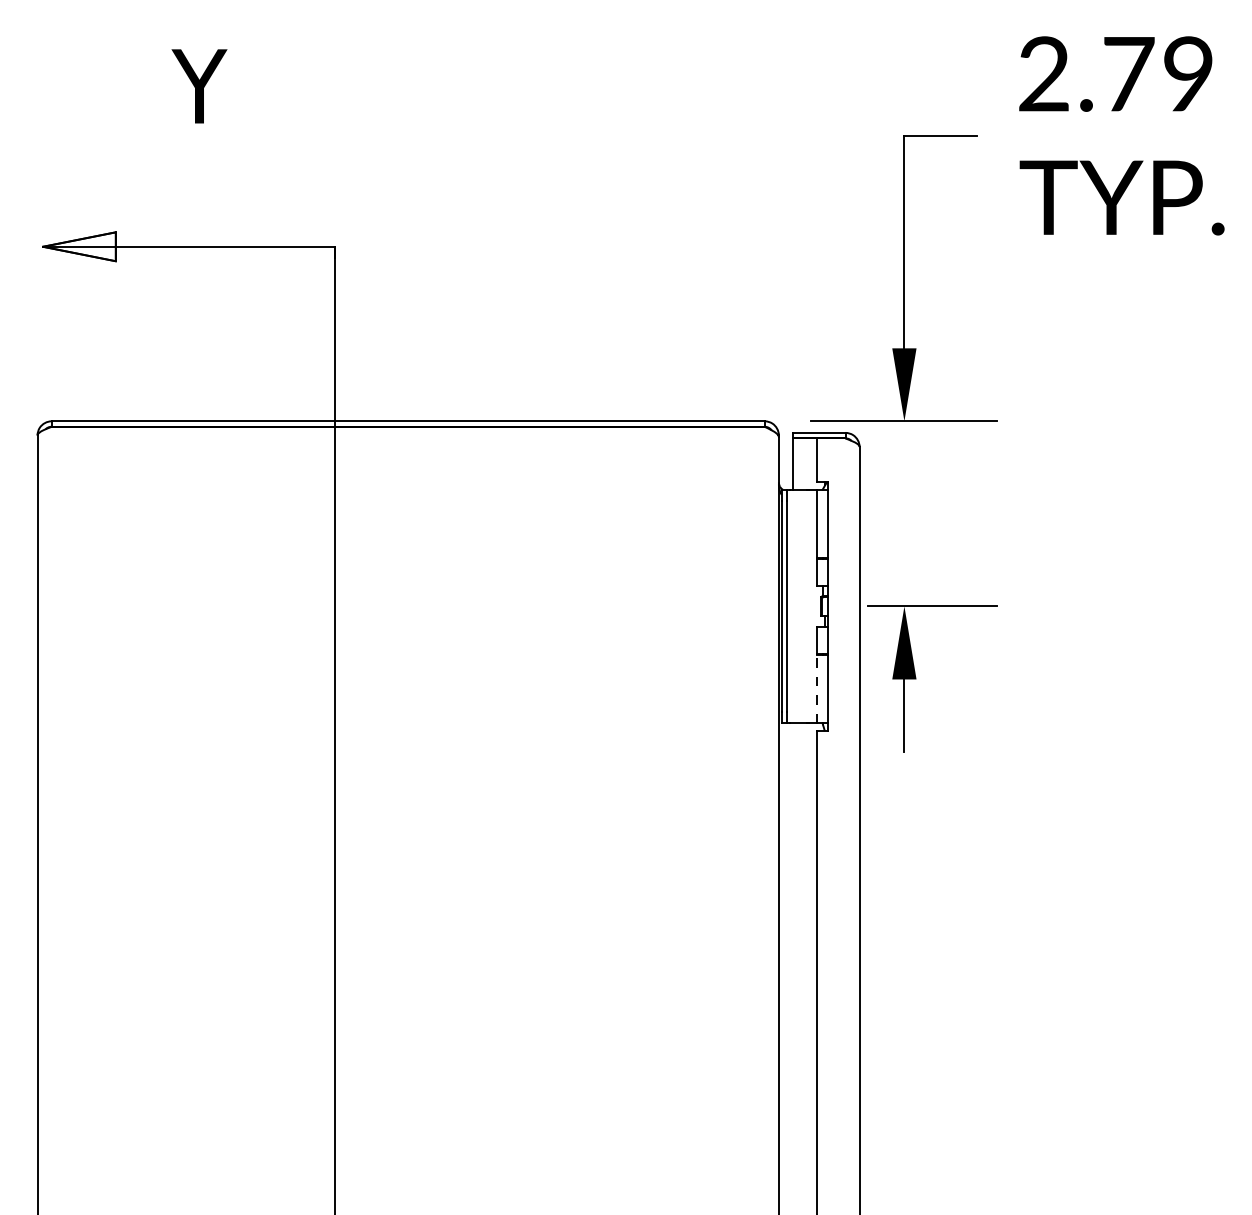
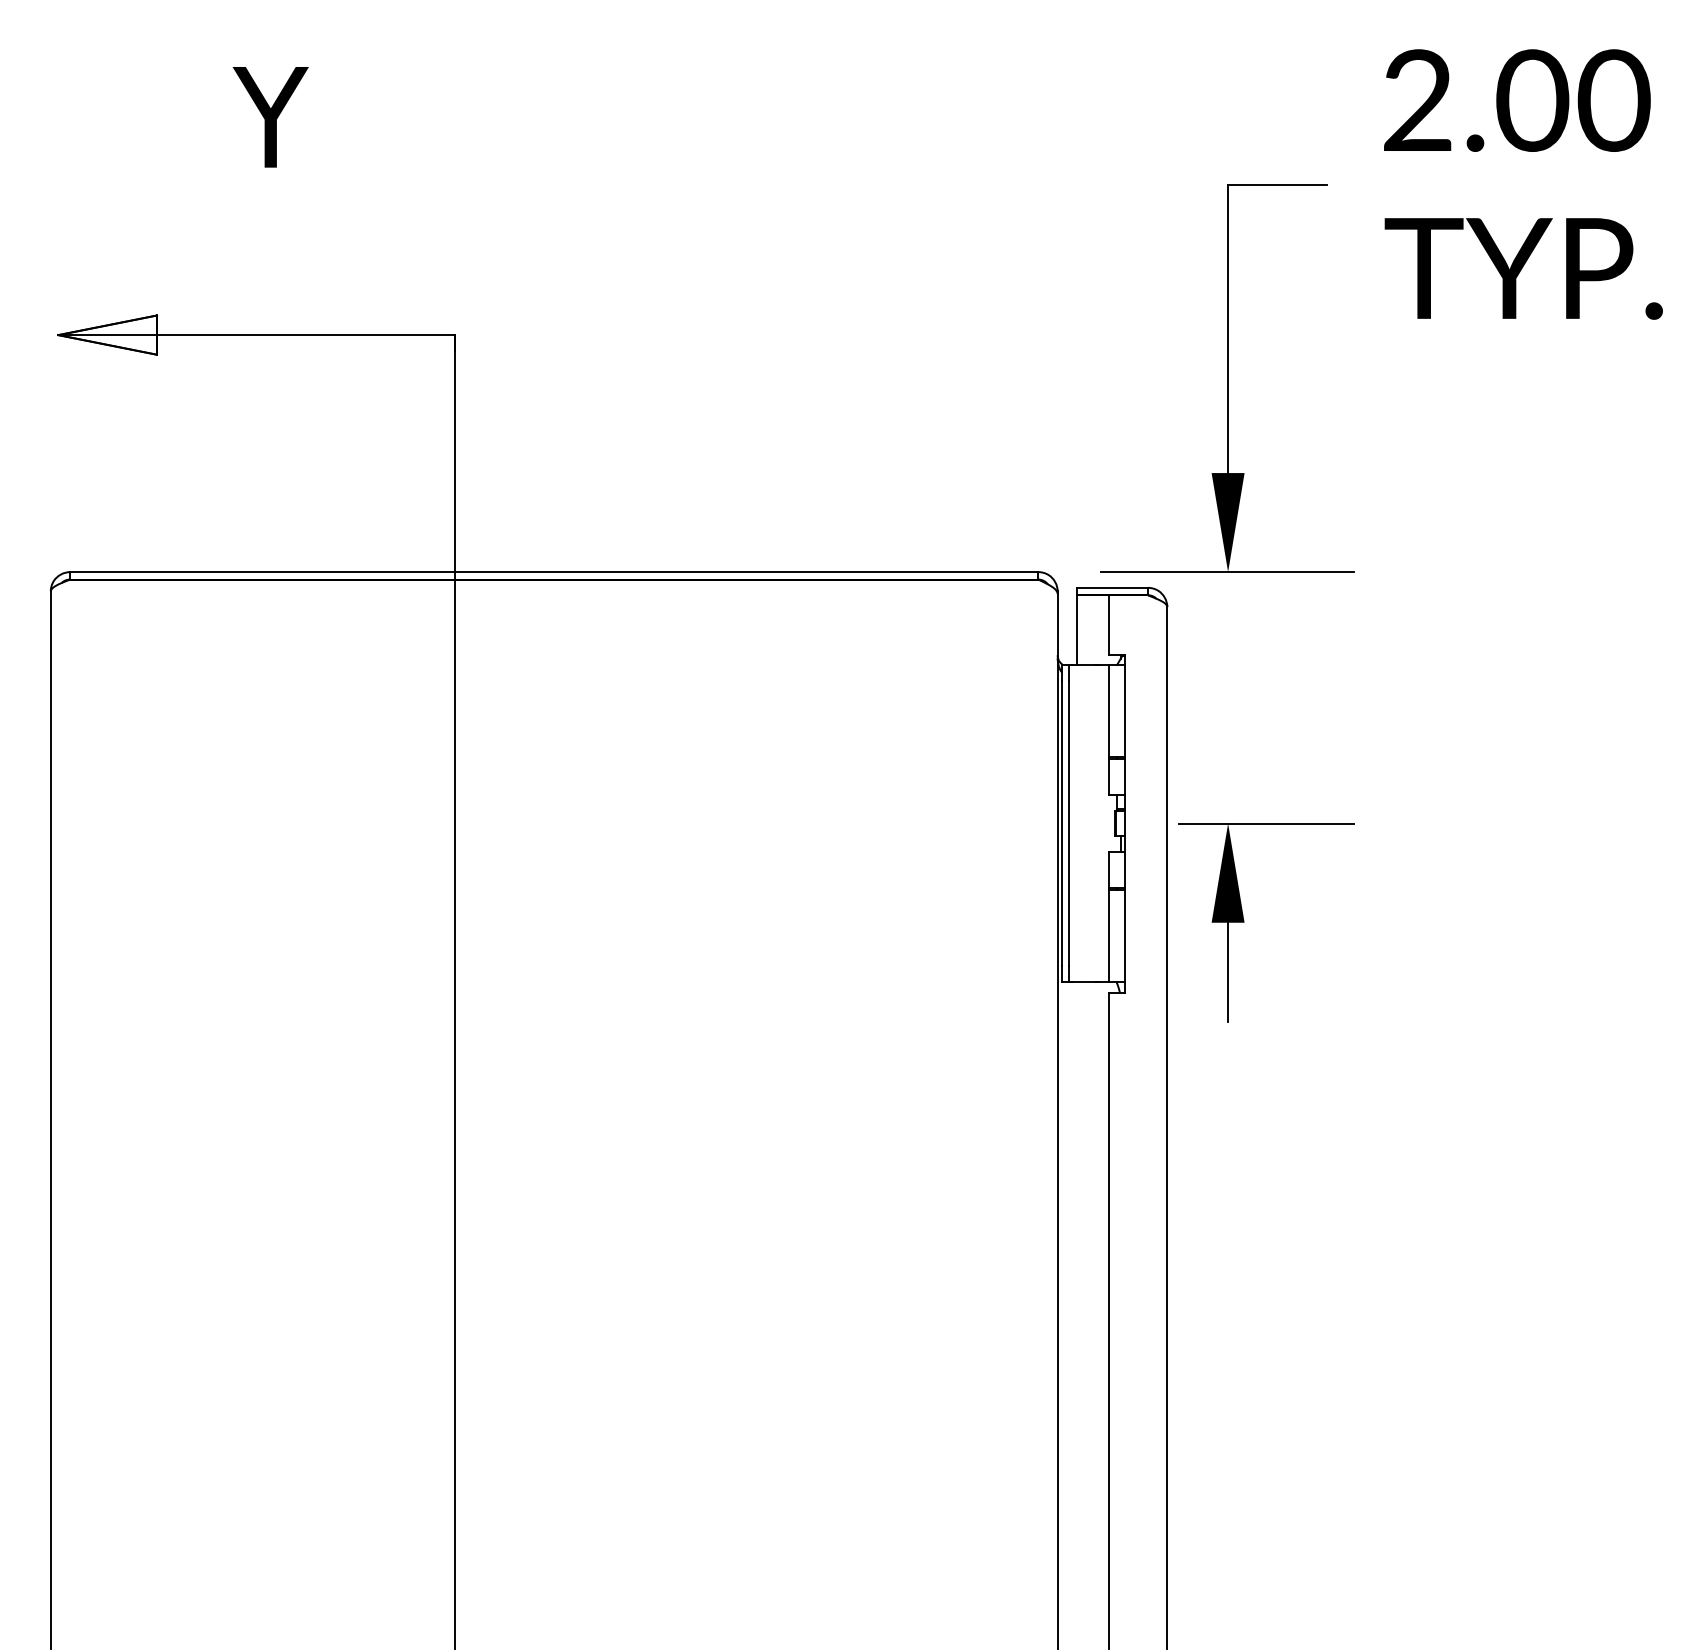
text: (1158, 73) -> (1573, 99), 2.79 -> 2.00
line: (816, 689) -> (1108, 936), dashed -> solid

